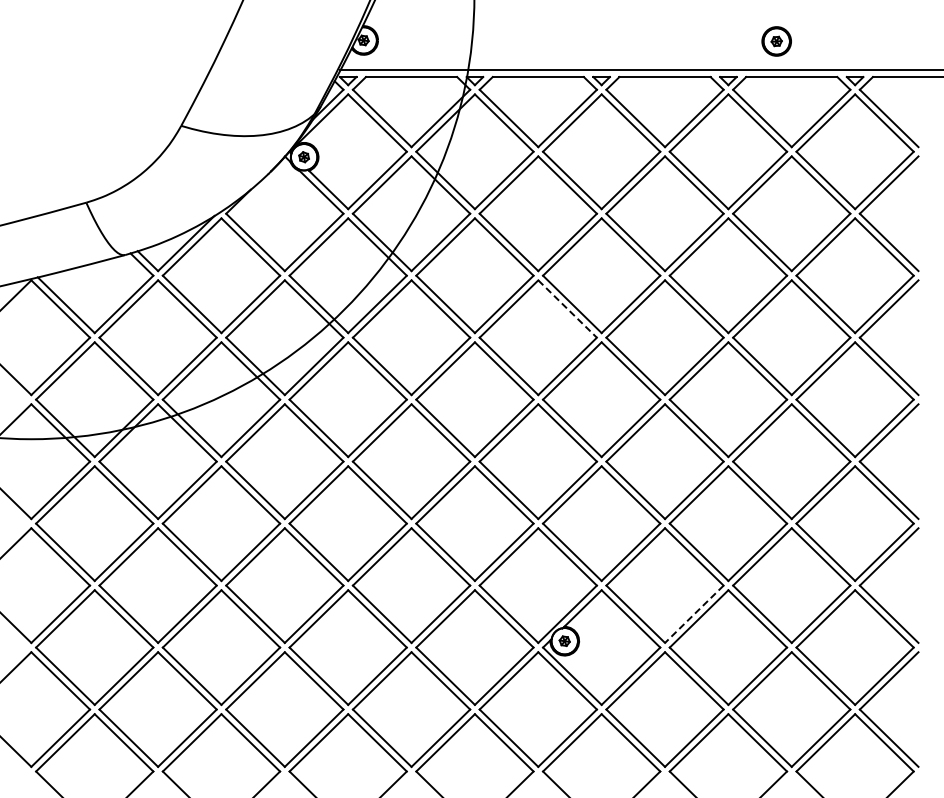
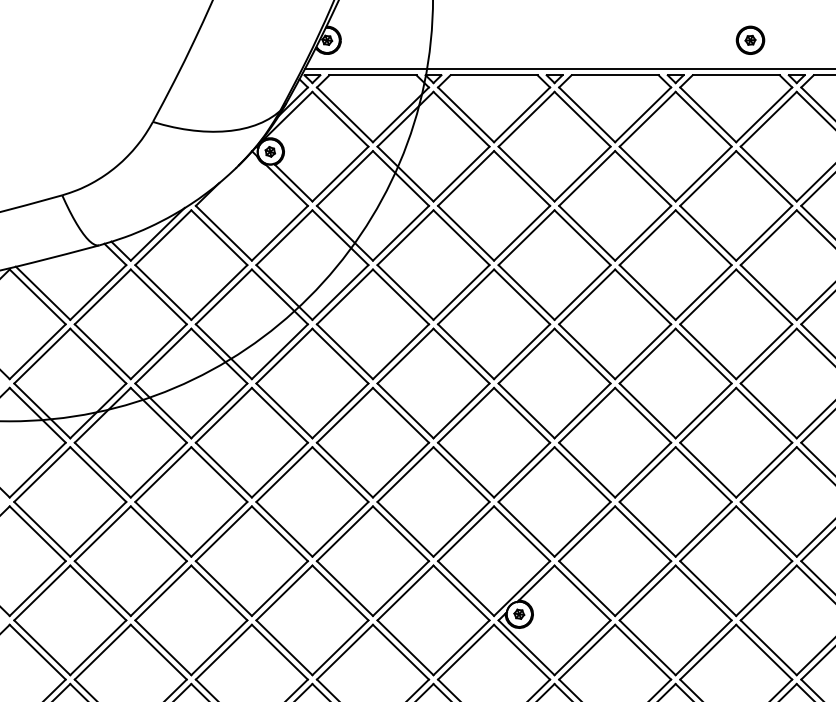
part: (776, 41) -> (750, 40), moved
line: (567, 309) -> (521, 297), dashed -> solid
line: (694, 614) -> (643, 588), dashed -> solid

